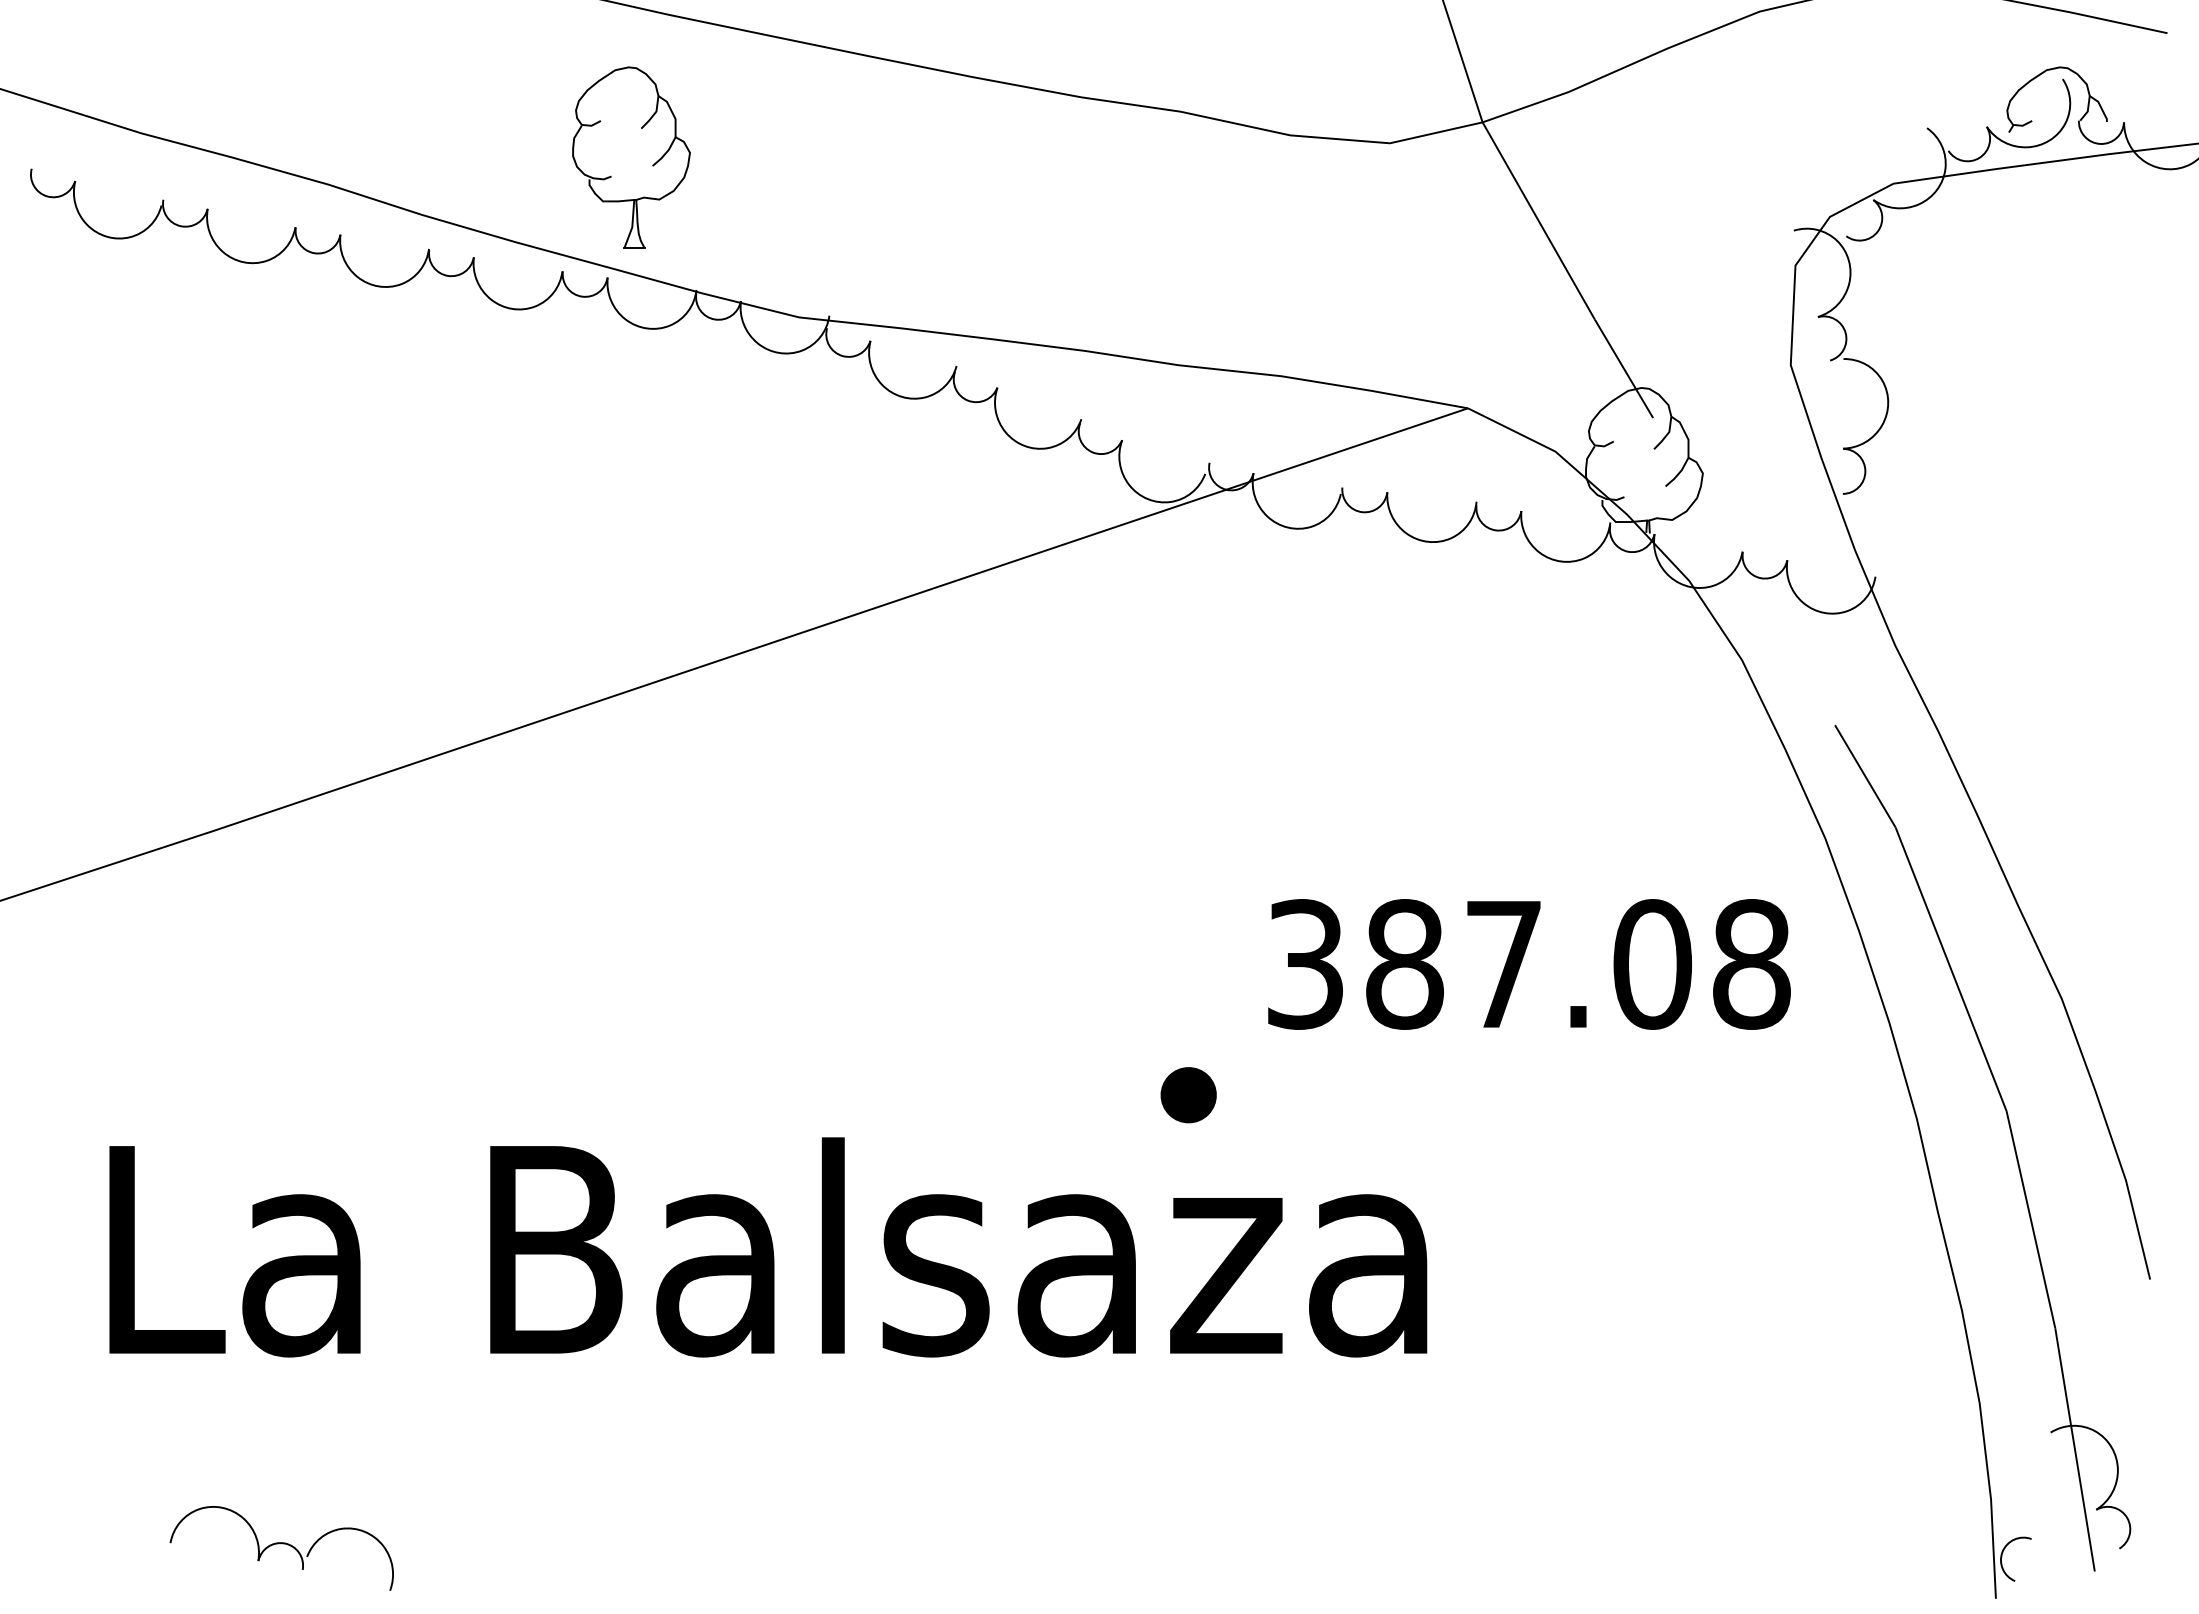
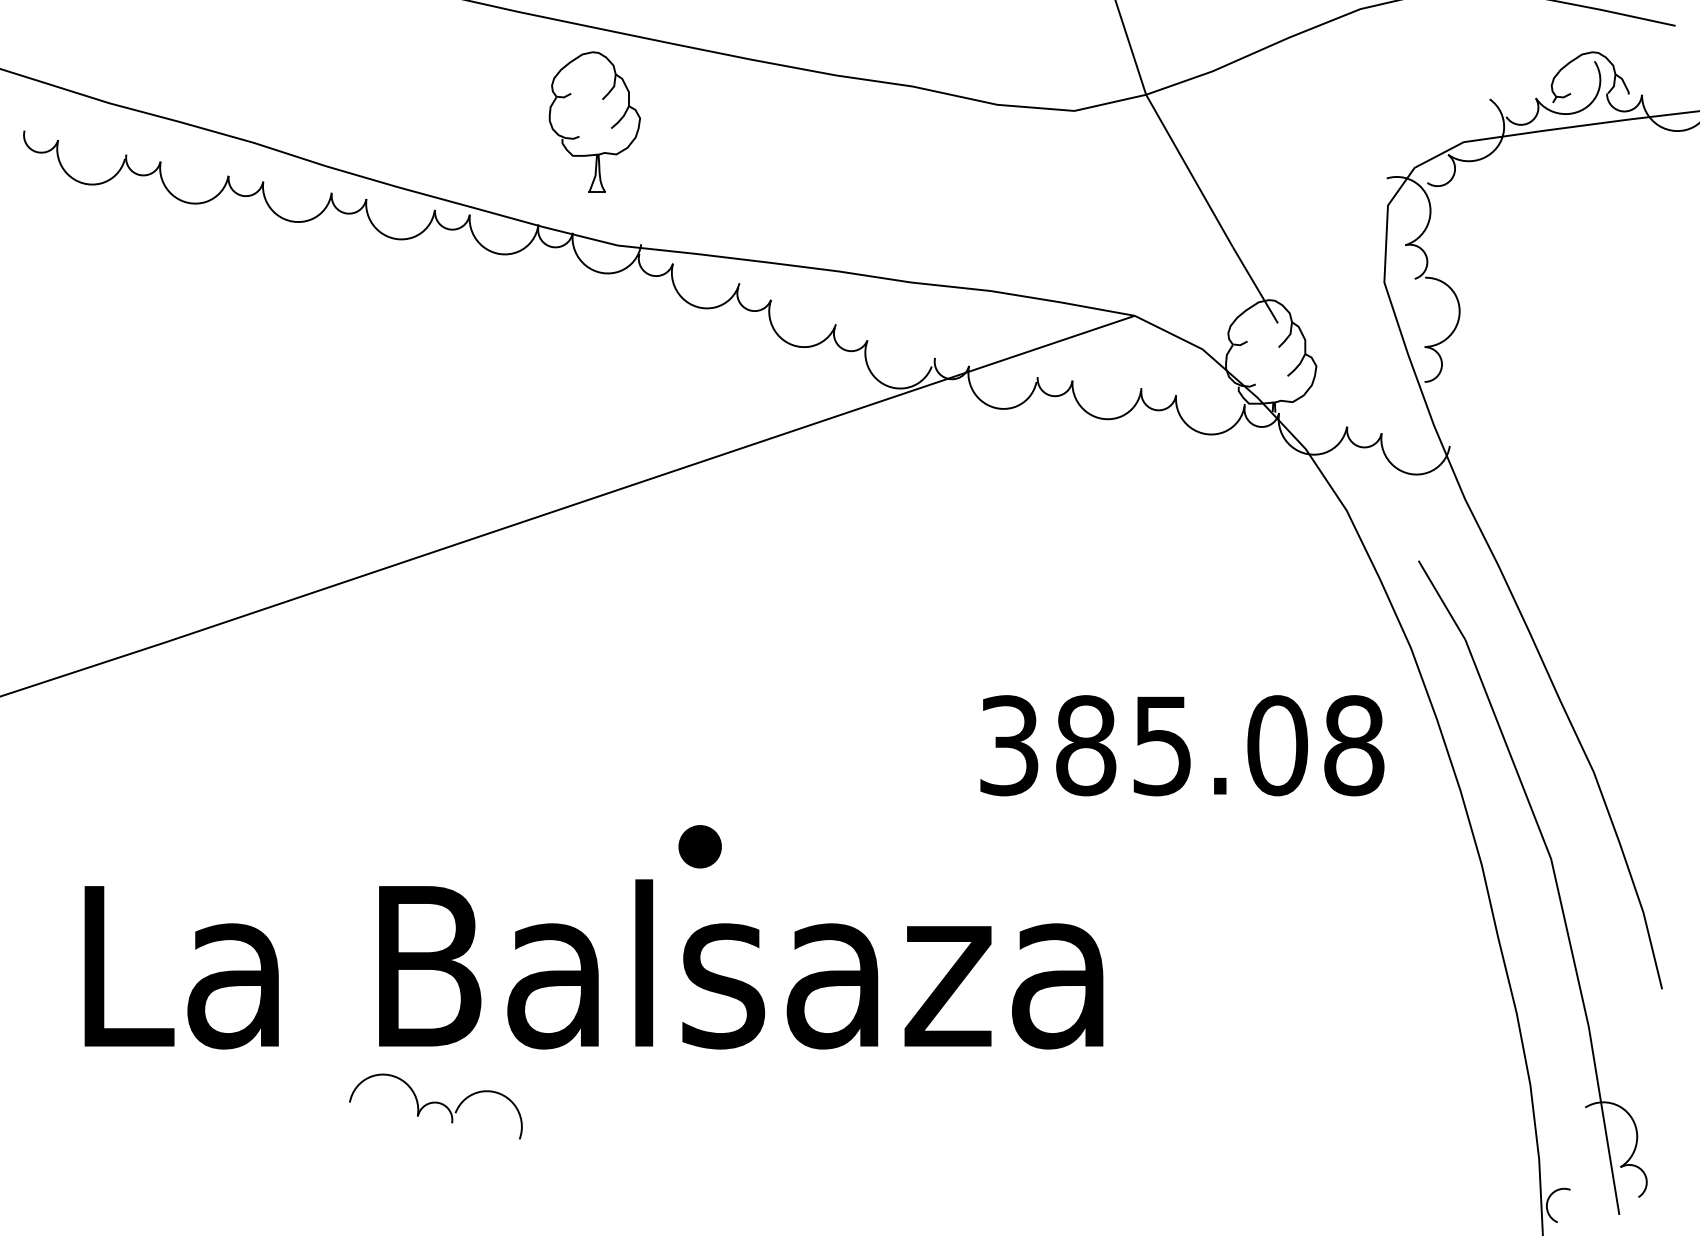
part: (631, 157) -> (594, 121), moved
text: (1503, 965) -> (1162, 746), 387.08 -> 385.08
part: (1188, 1095) -> (700, 847), moved
part: (281, 1548) -> (435, 1106), moved

